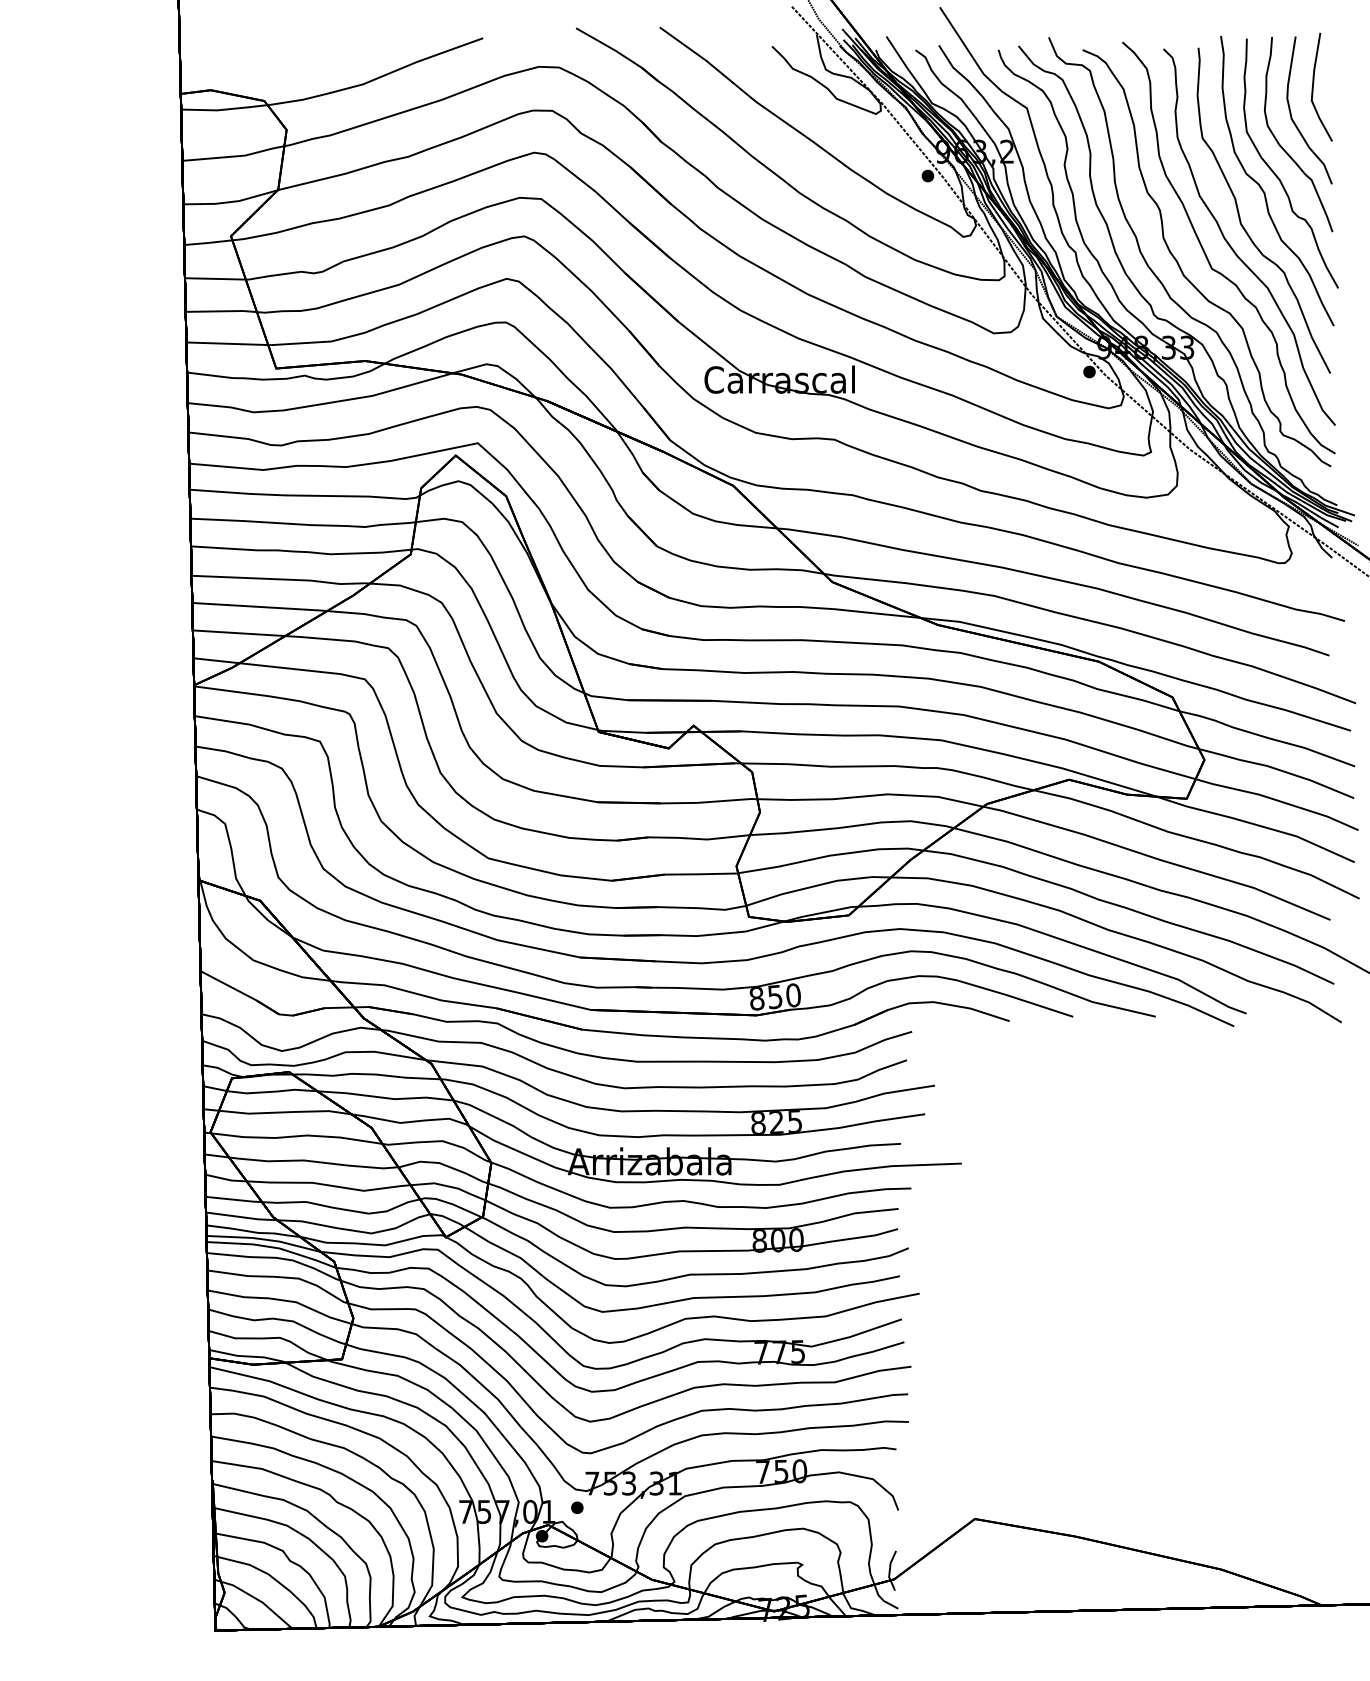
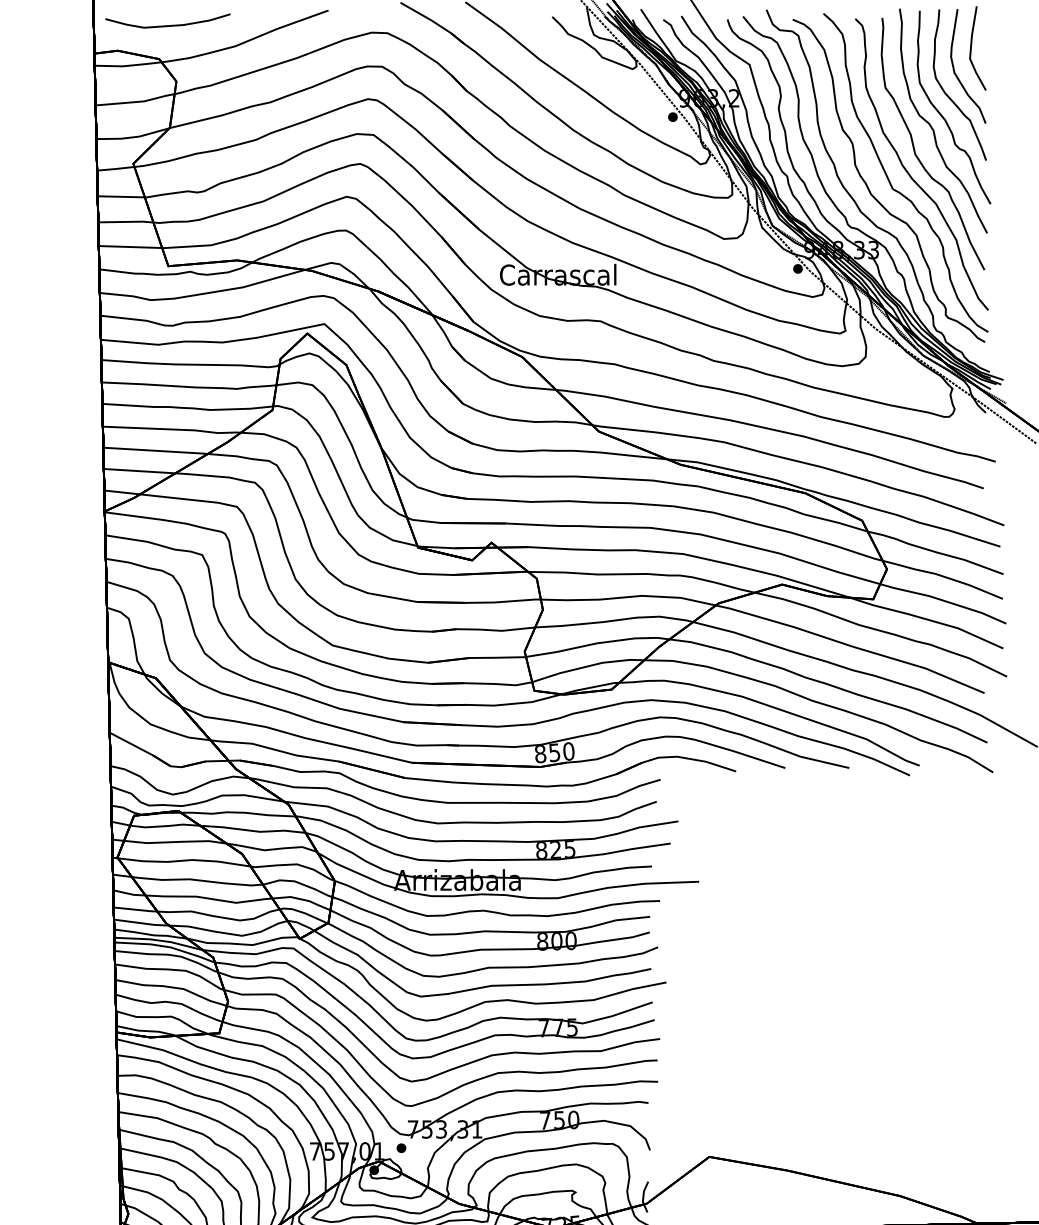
part: (275, 51) -> (167, 20), added

